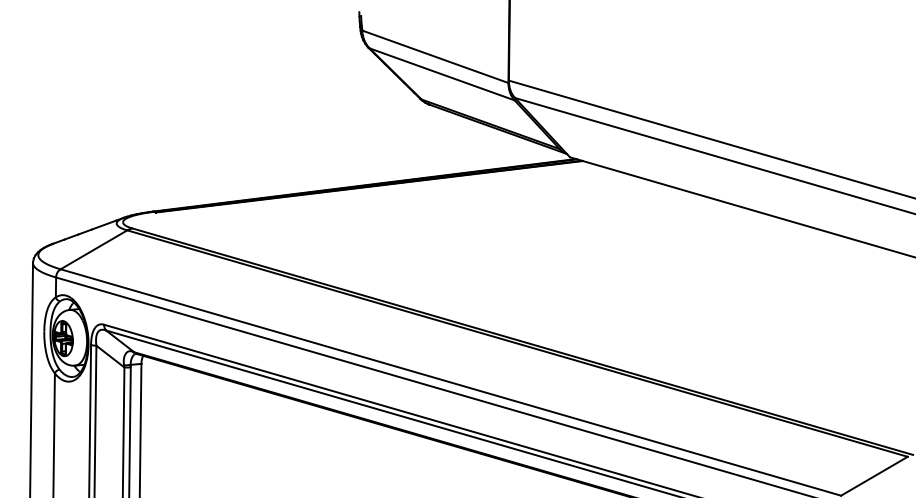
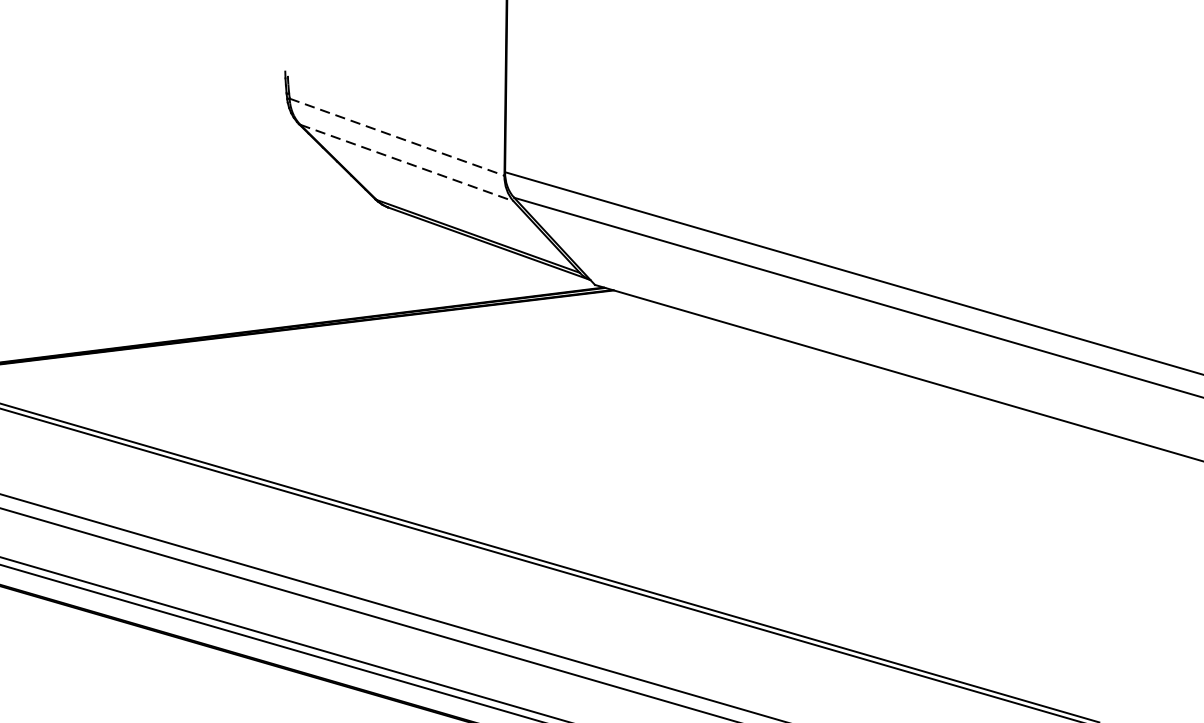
line: (435, 56) -> (397, 136), solid -> dashed
line: (442, 74) -> (407, 163), solid -> dashed

